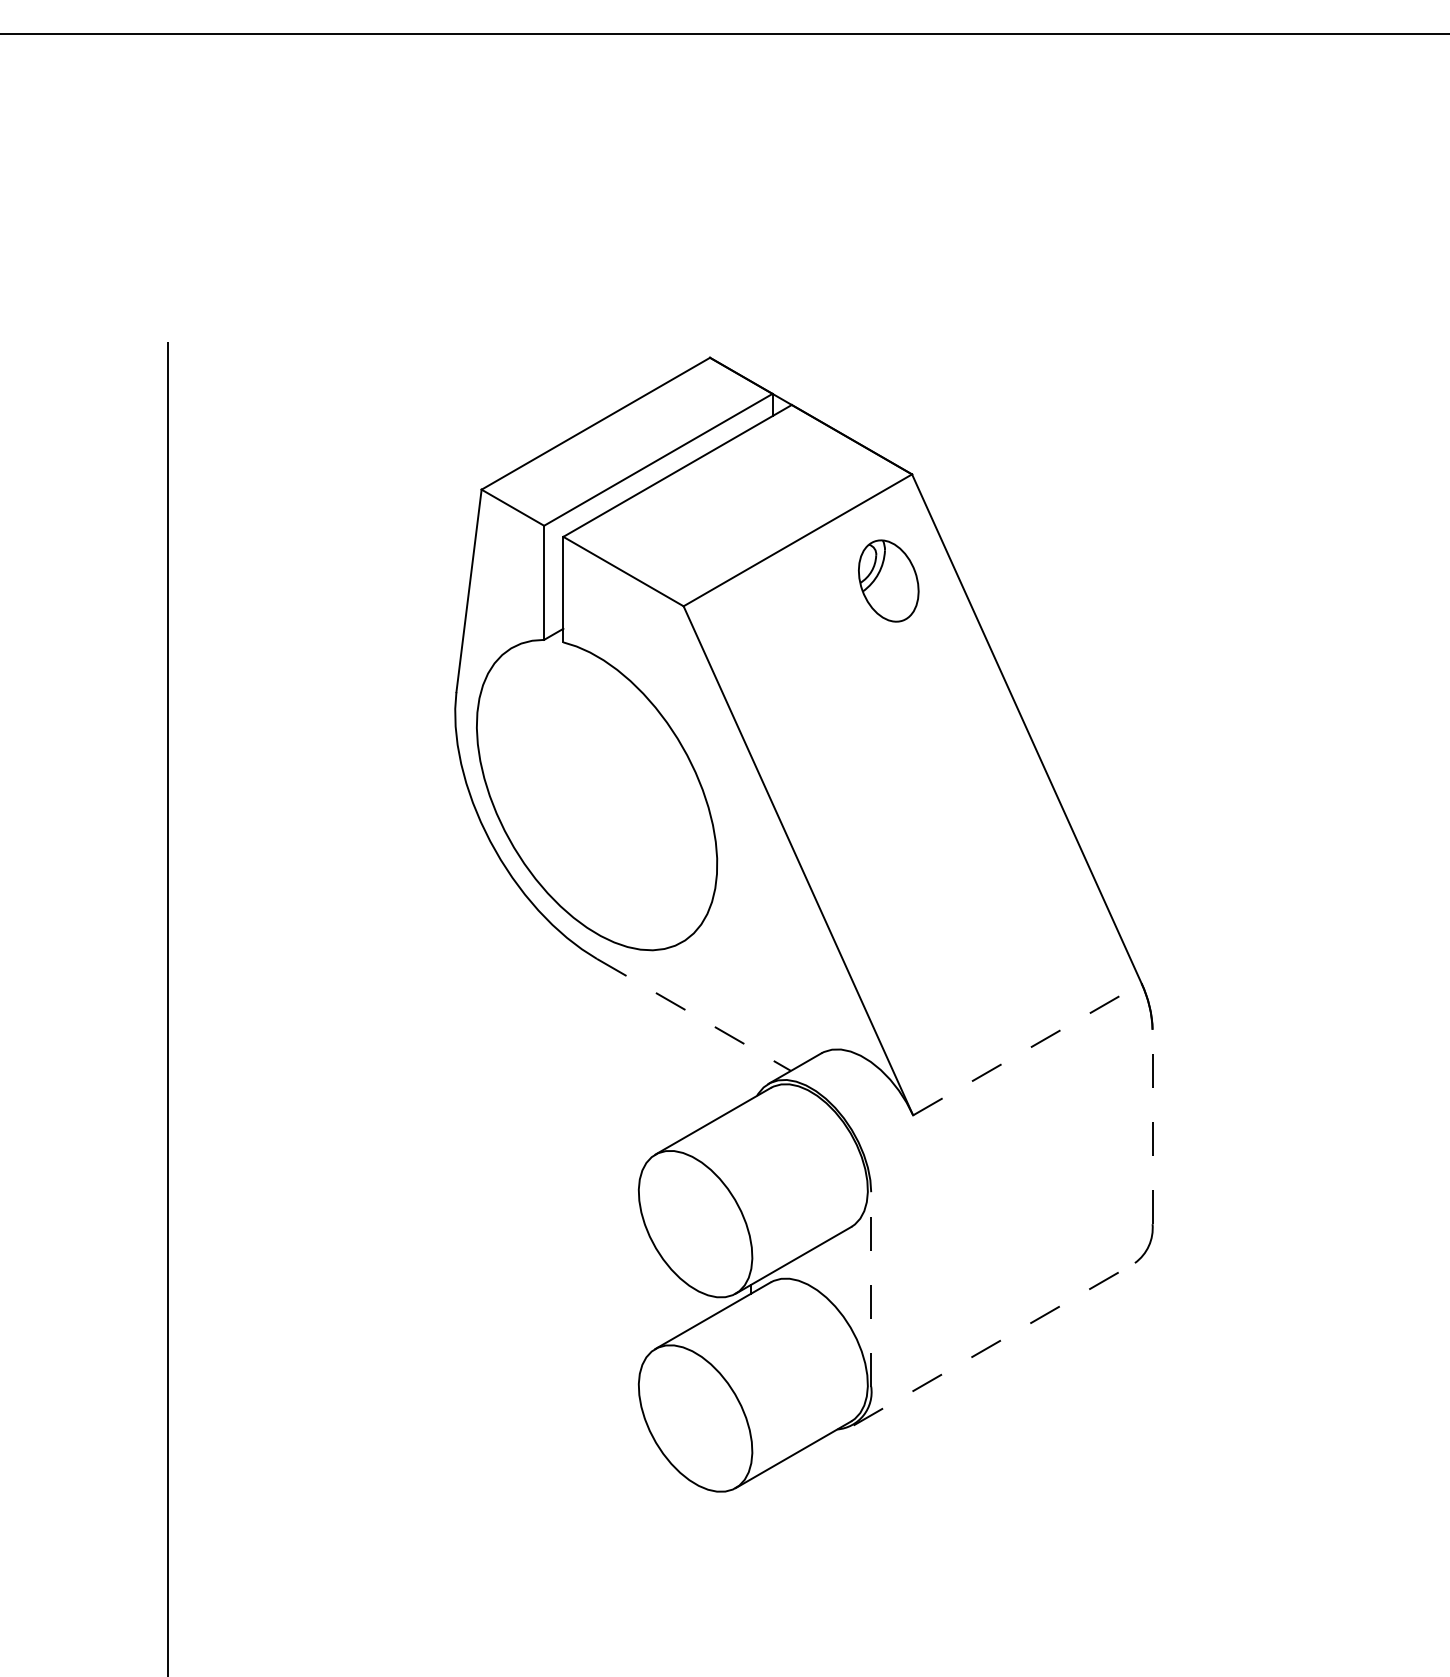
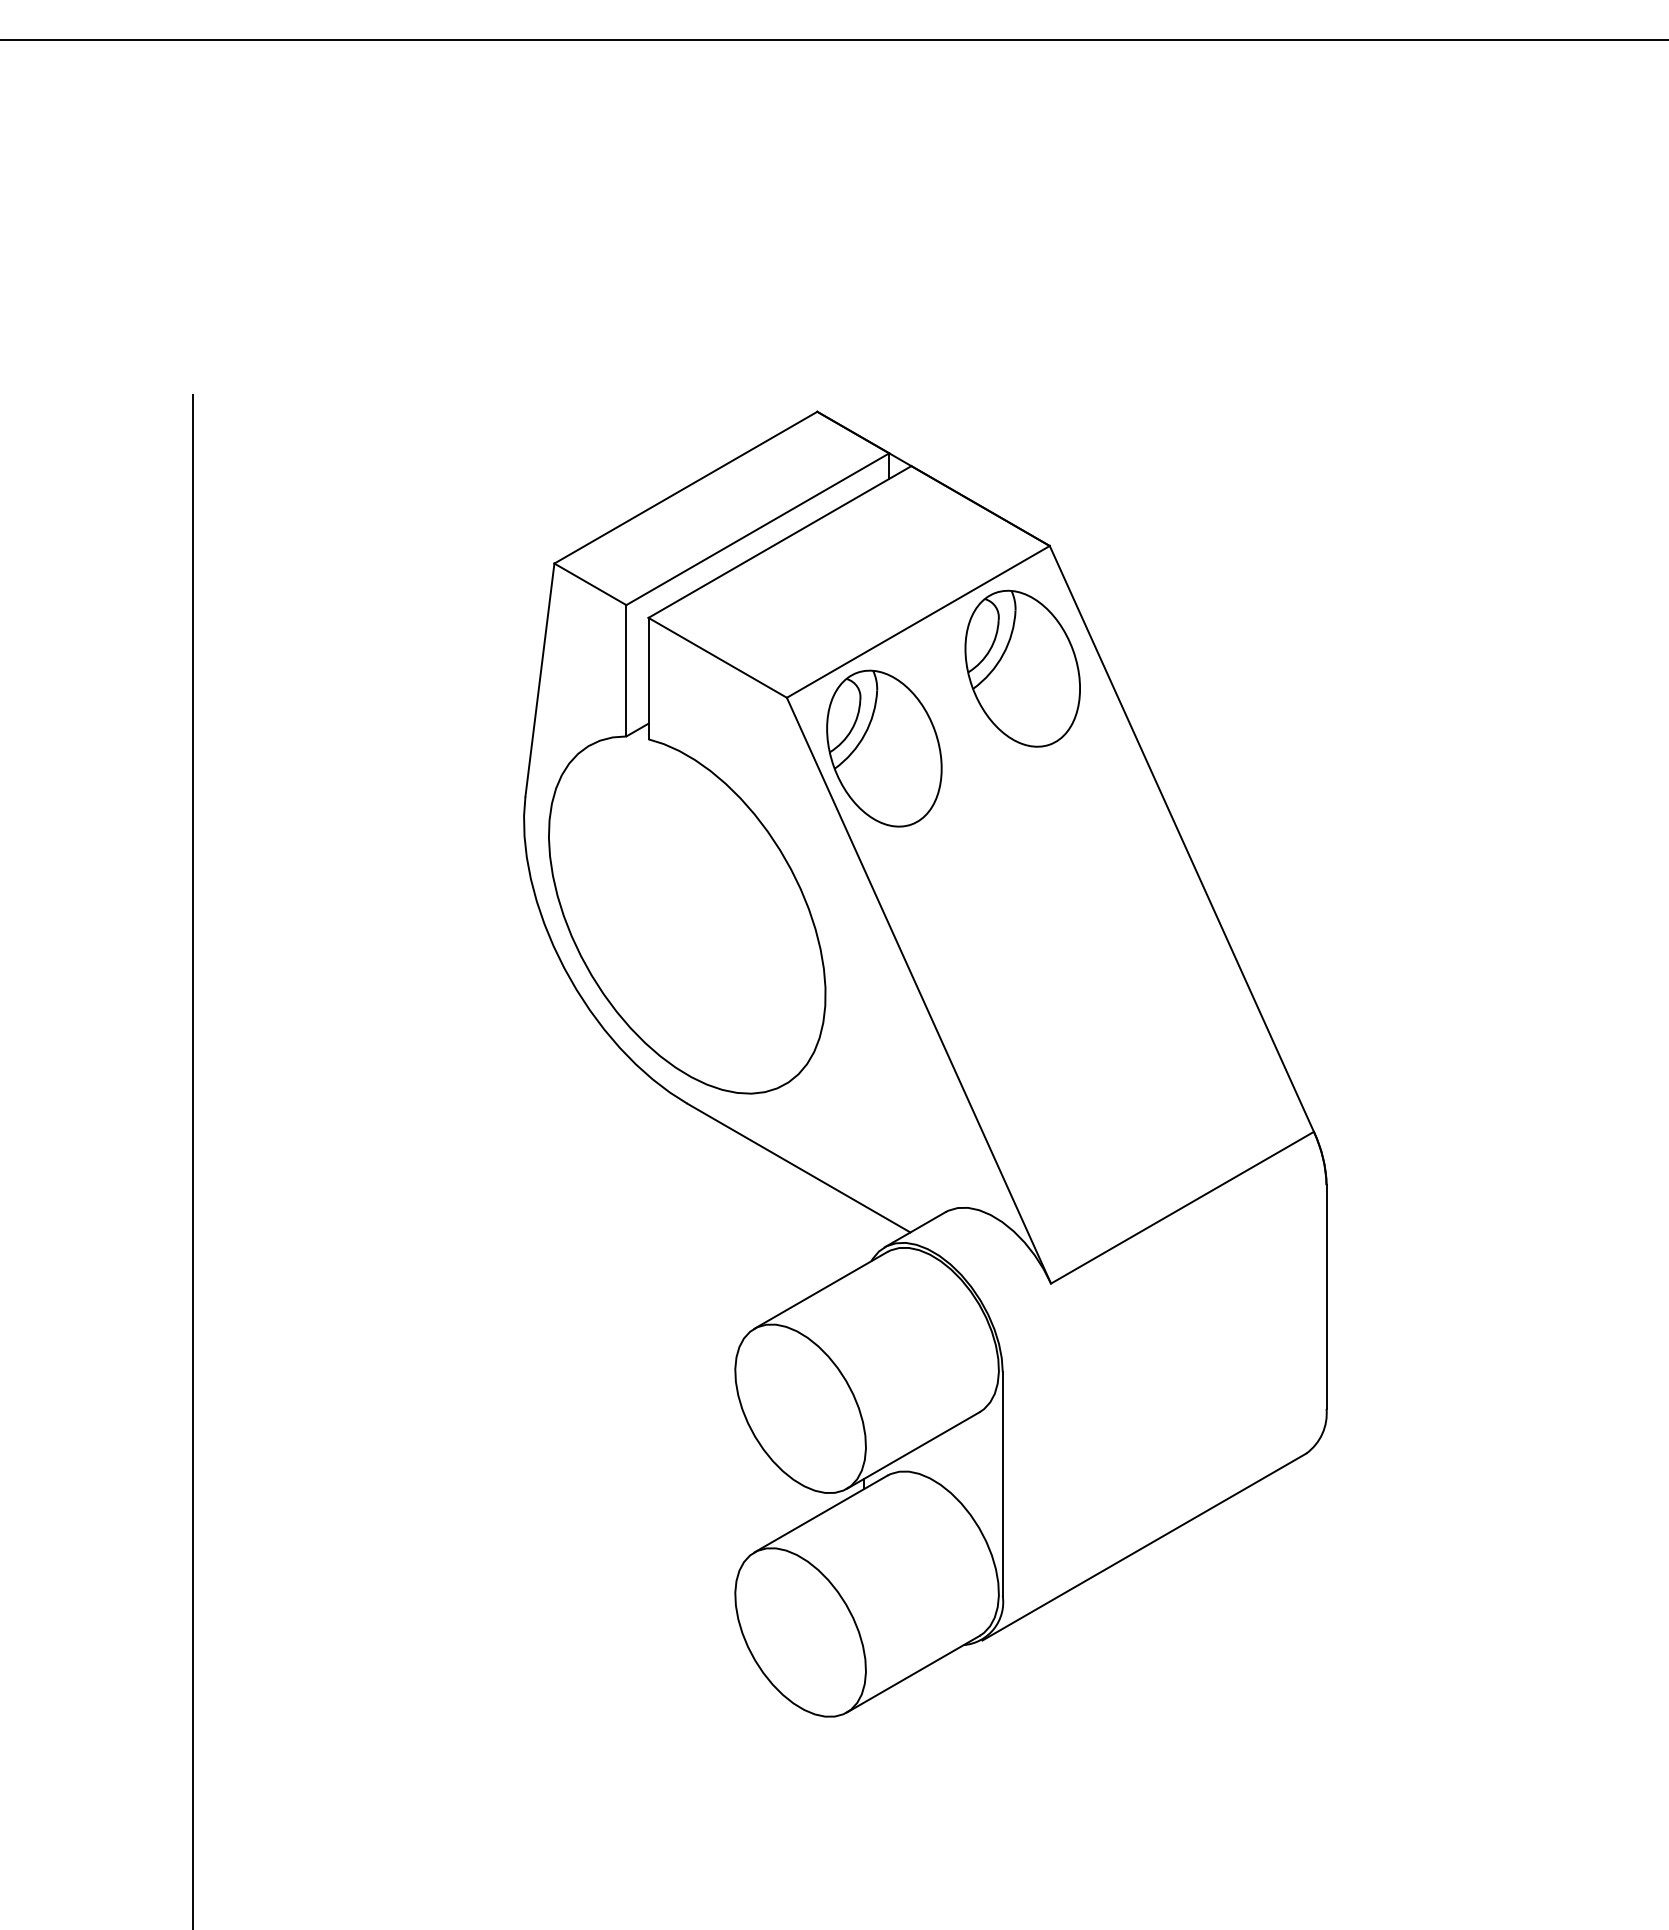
part: (888, 580) -> (1022, 668), size x1.67
part: (767, 650) -> (883, 748), added
line: (694, 1014) -> (799, 1167), dashed -> solid
line: (1027, 1049) -> (1182, 1207), dashed -> solid
line: (1152, 1126) -> (1326, 1296), dashed -> solid
line: (871, 1288) -> (1003, 1482), dashed -> solid
line: (994, 1344) -> (1144, 1547), dashed -> solid

